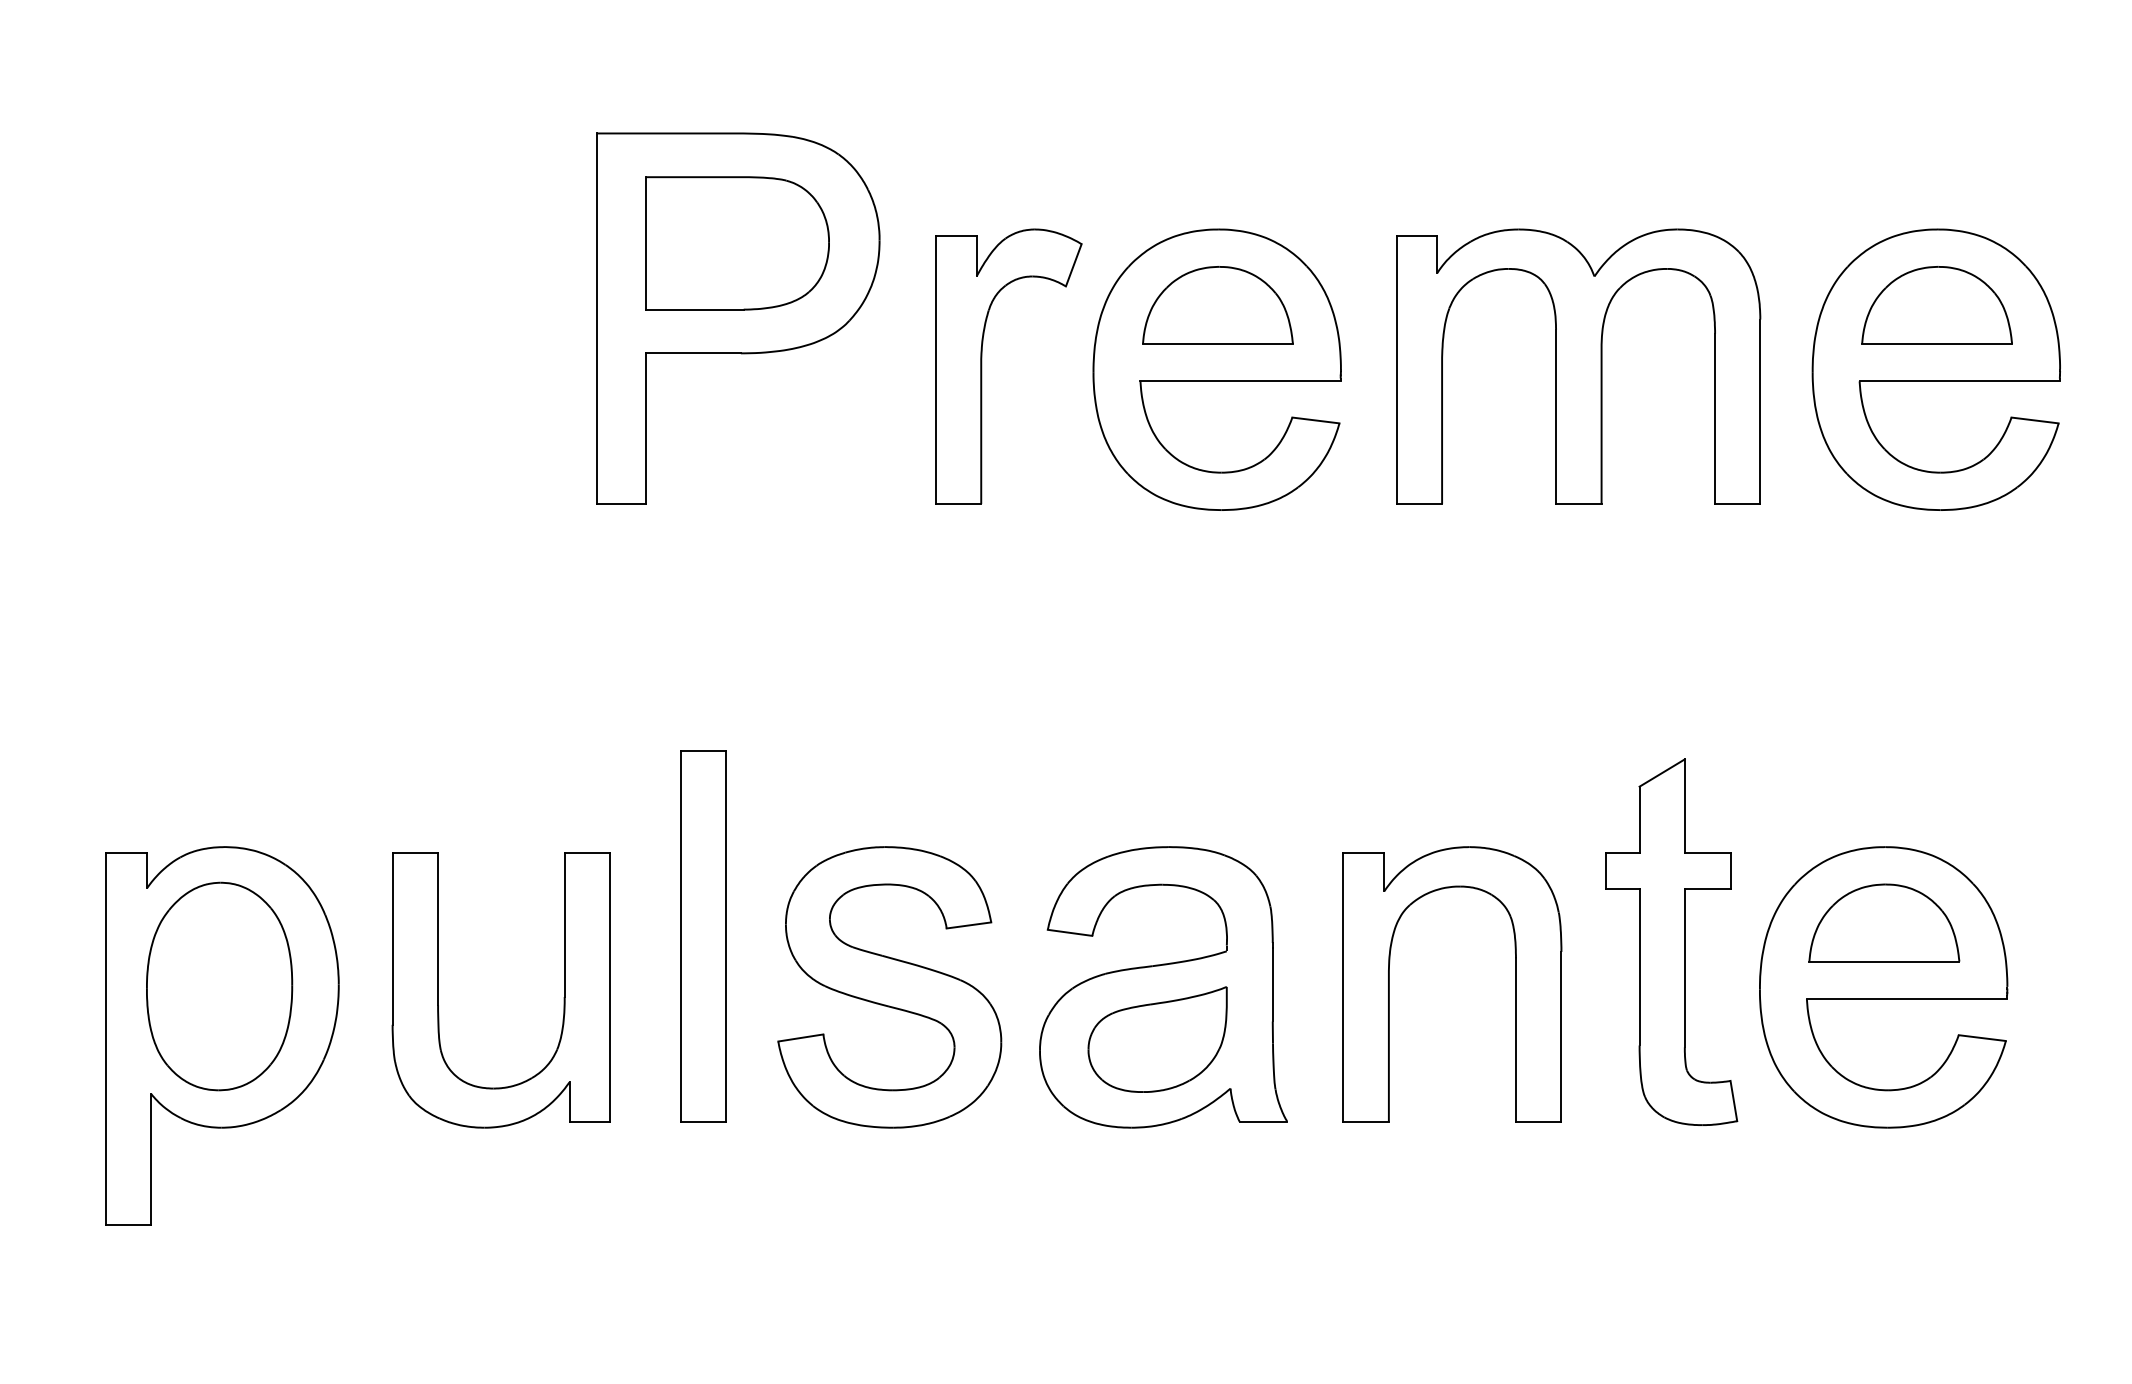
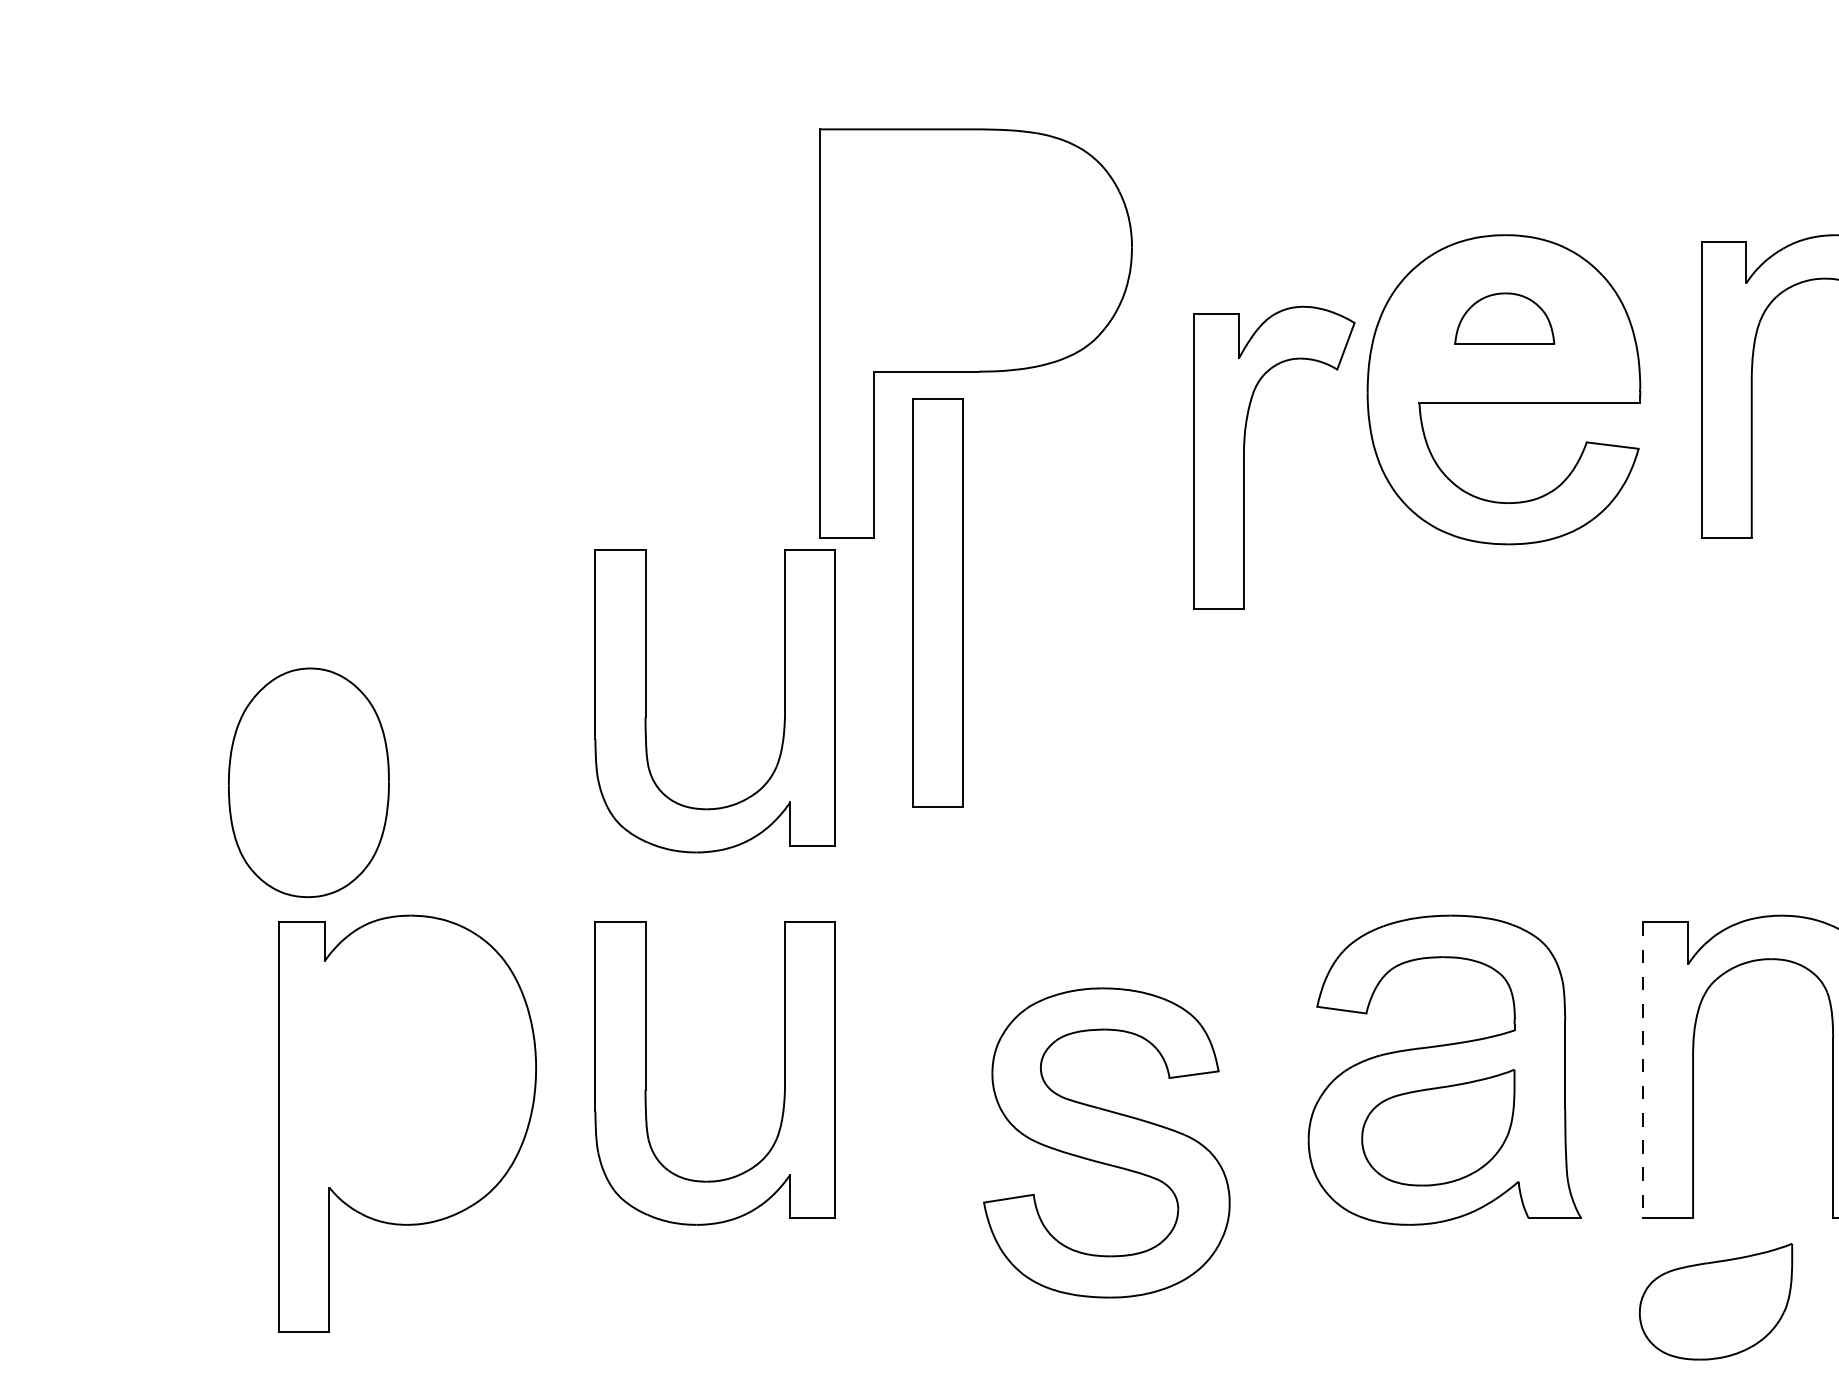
part: (737, 243) -> (975, 250), removed
part: (1217, 305) -> (1504, 318), size x0.6
part: (982, 366) -> (1245, 457), moved
part: (438, 652) -> (645, 701), added
part: (703, 936) -> (937, 603), moved
part: (219, 986) -> (308, 782), moved
part: (889, 987) -> (1106, 1143), moved
line: (1343, 987) -> (1643, 1070), solid -> dashed
part: (1409, 1197) -> (1715, 1301), added

